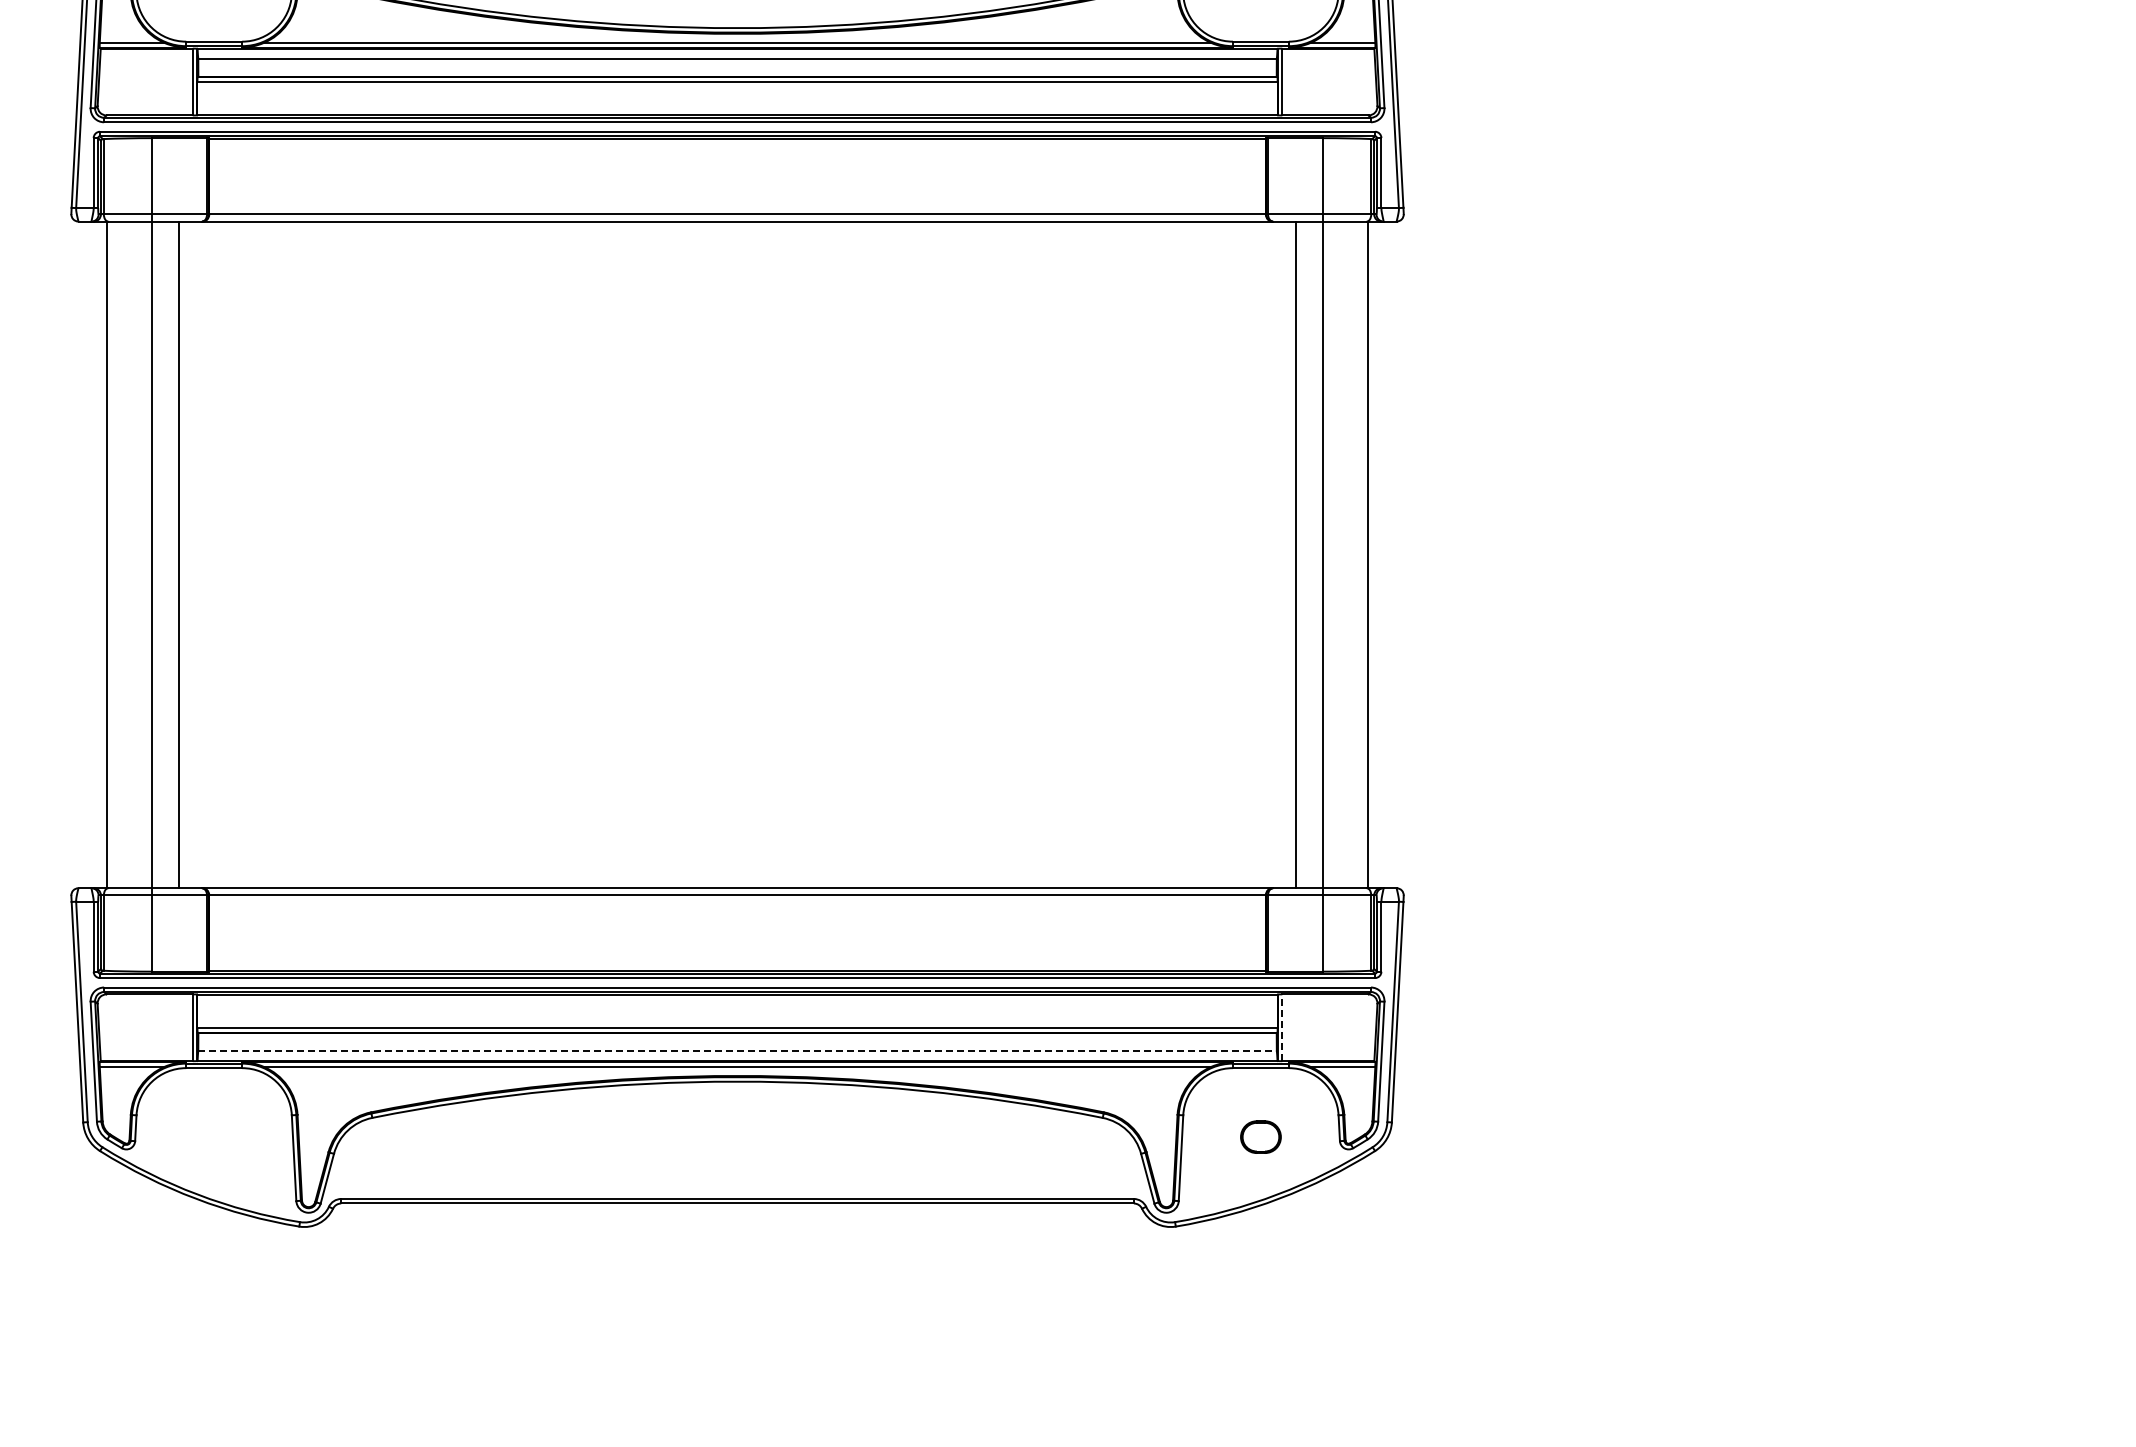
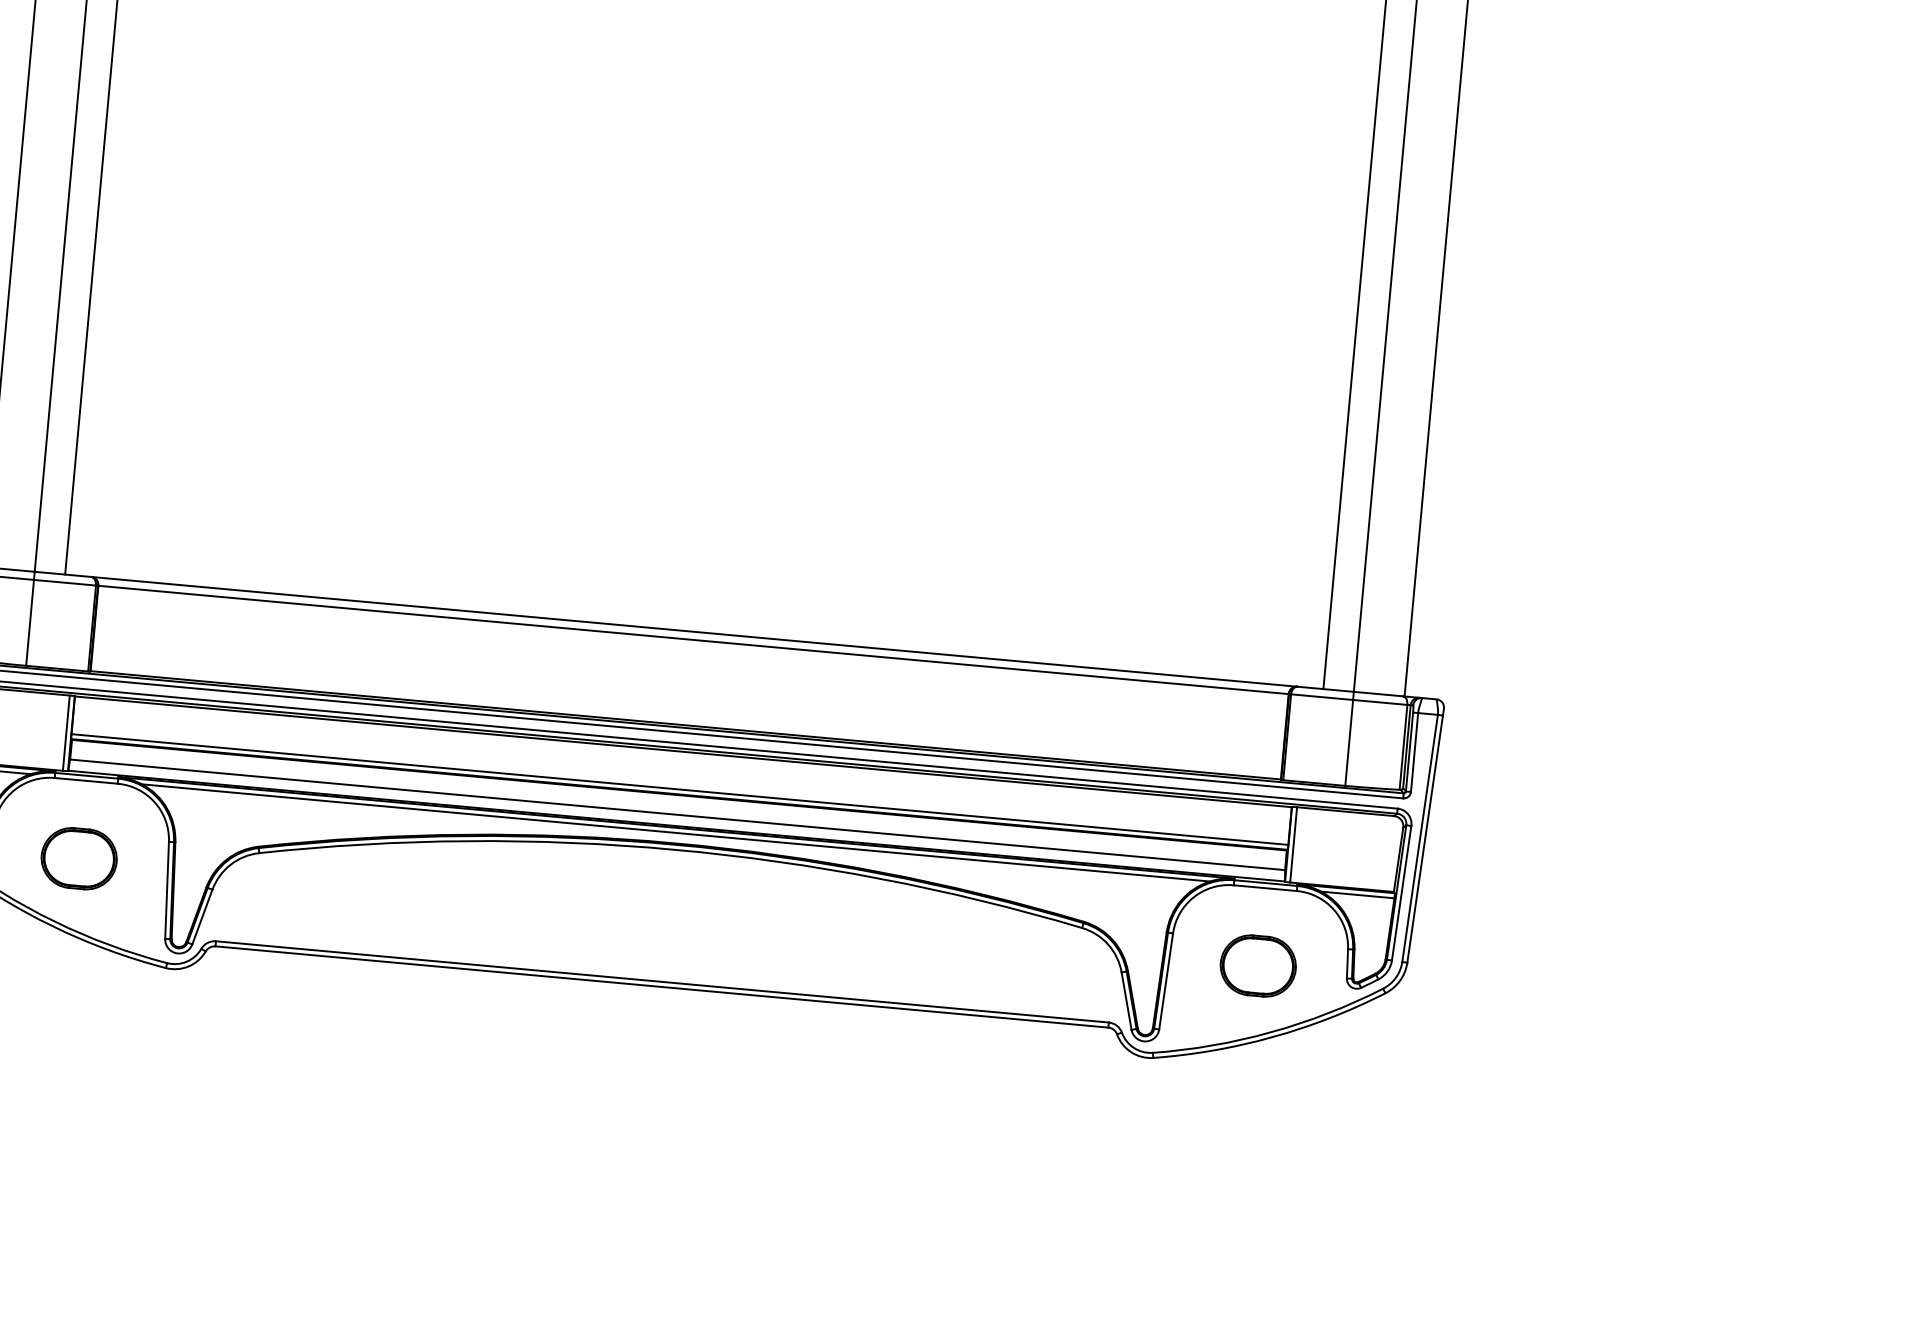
line: (1282, 1027) -> (1293, 844), dashed -> solid
line: (738, 1050) -> (678, 814), dashed -> solid
part: (214, 1136) -> (79, 857), added
part: (1260, 1136) -> (1257, 965), size x1.67

